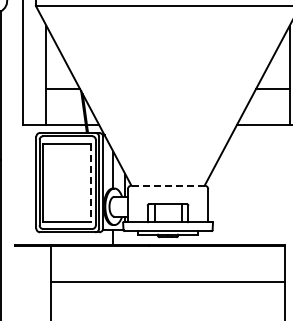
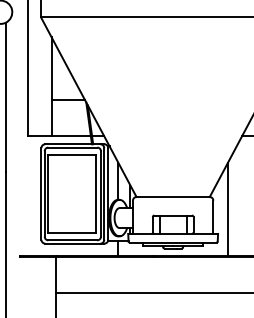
line: (90, 183) -> (95, 194), dashed -> solid
line: (168, 185) -> (173, 196), dashed -> solid
line: (222, 197) -> (227, 208), added

